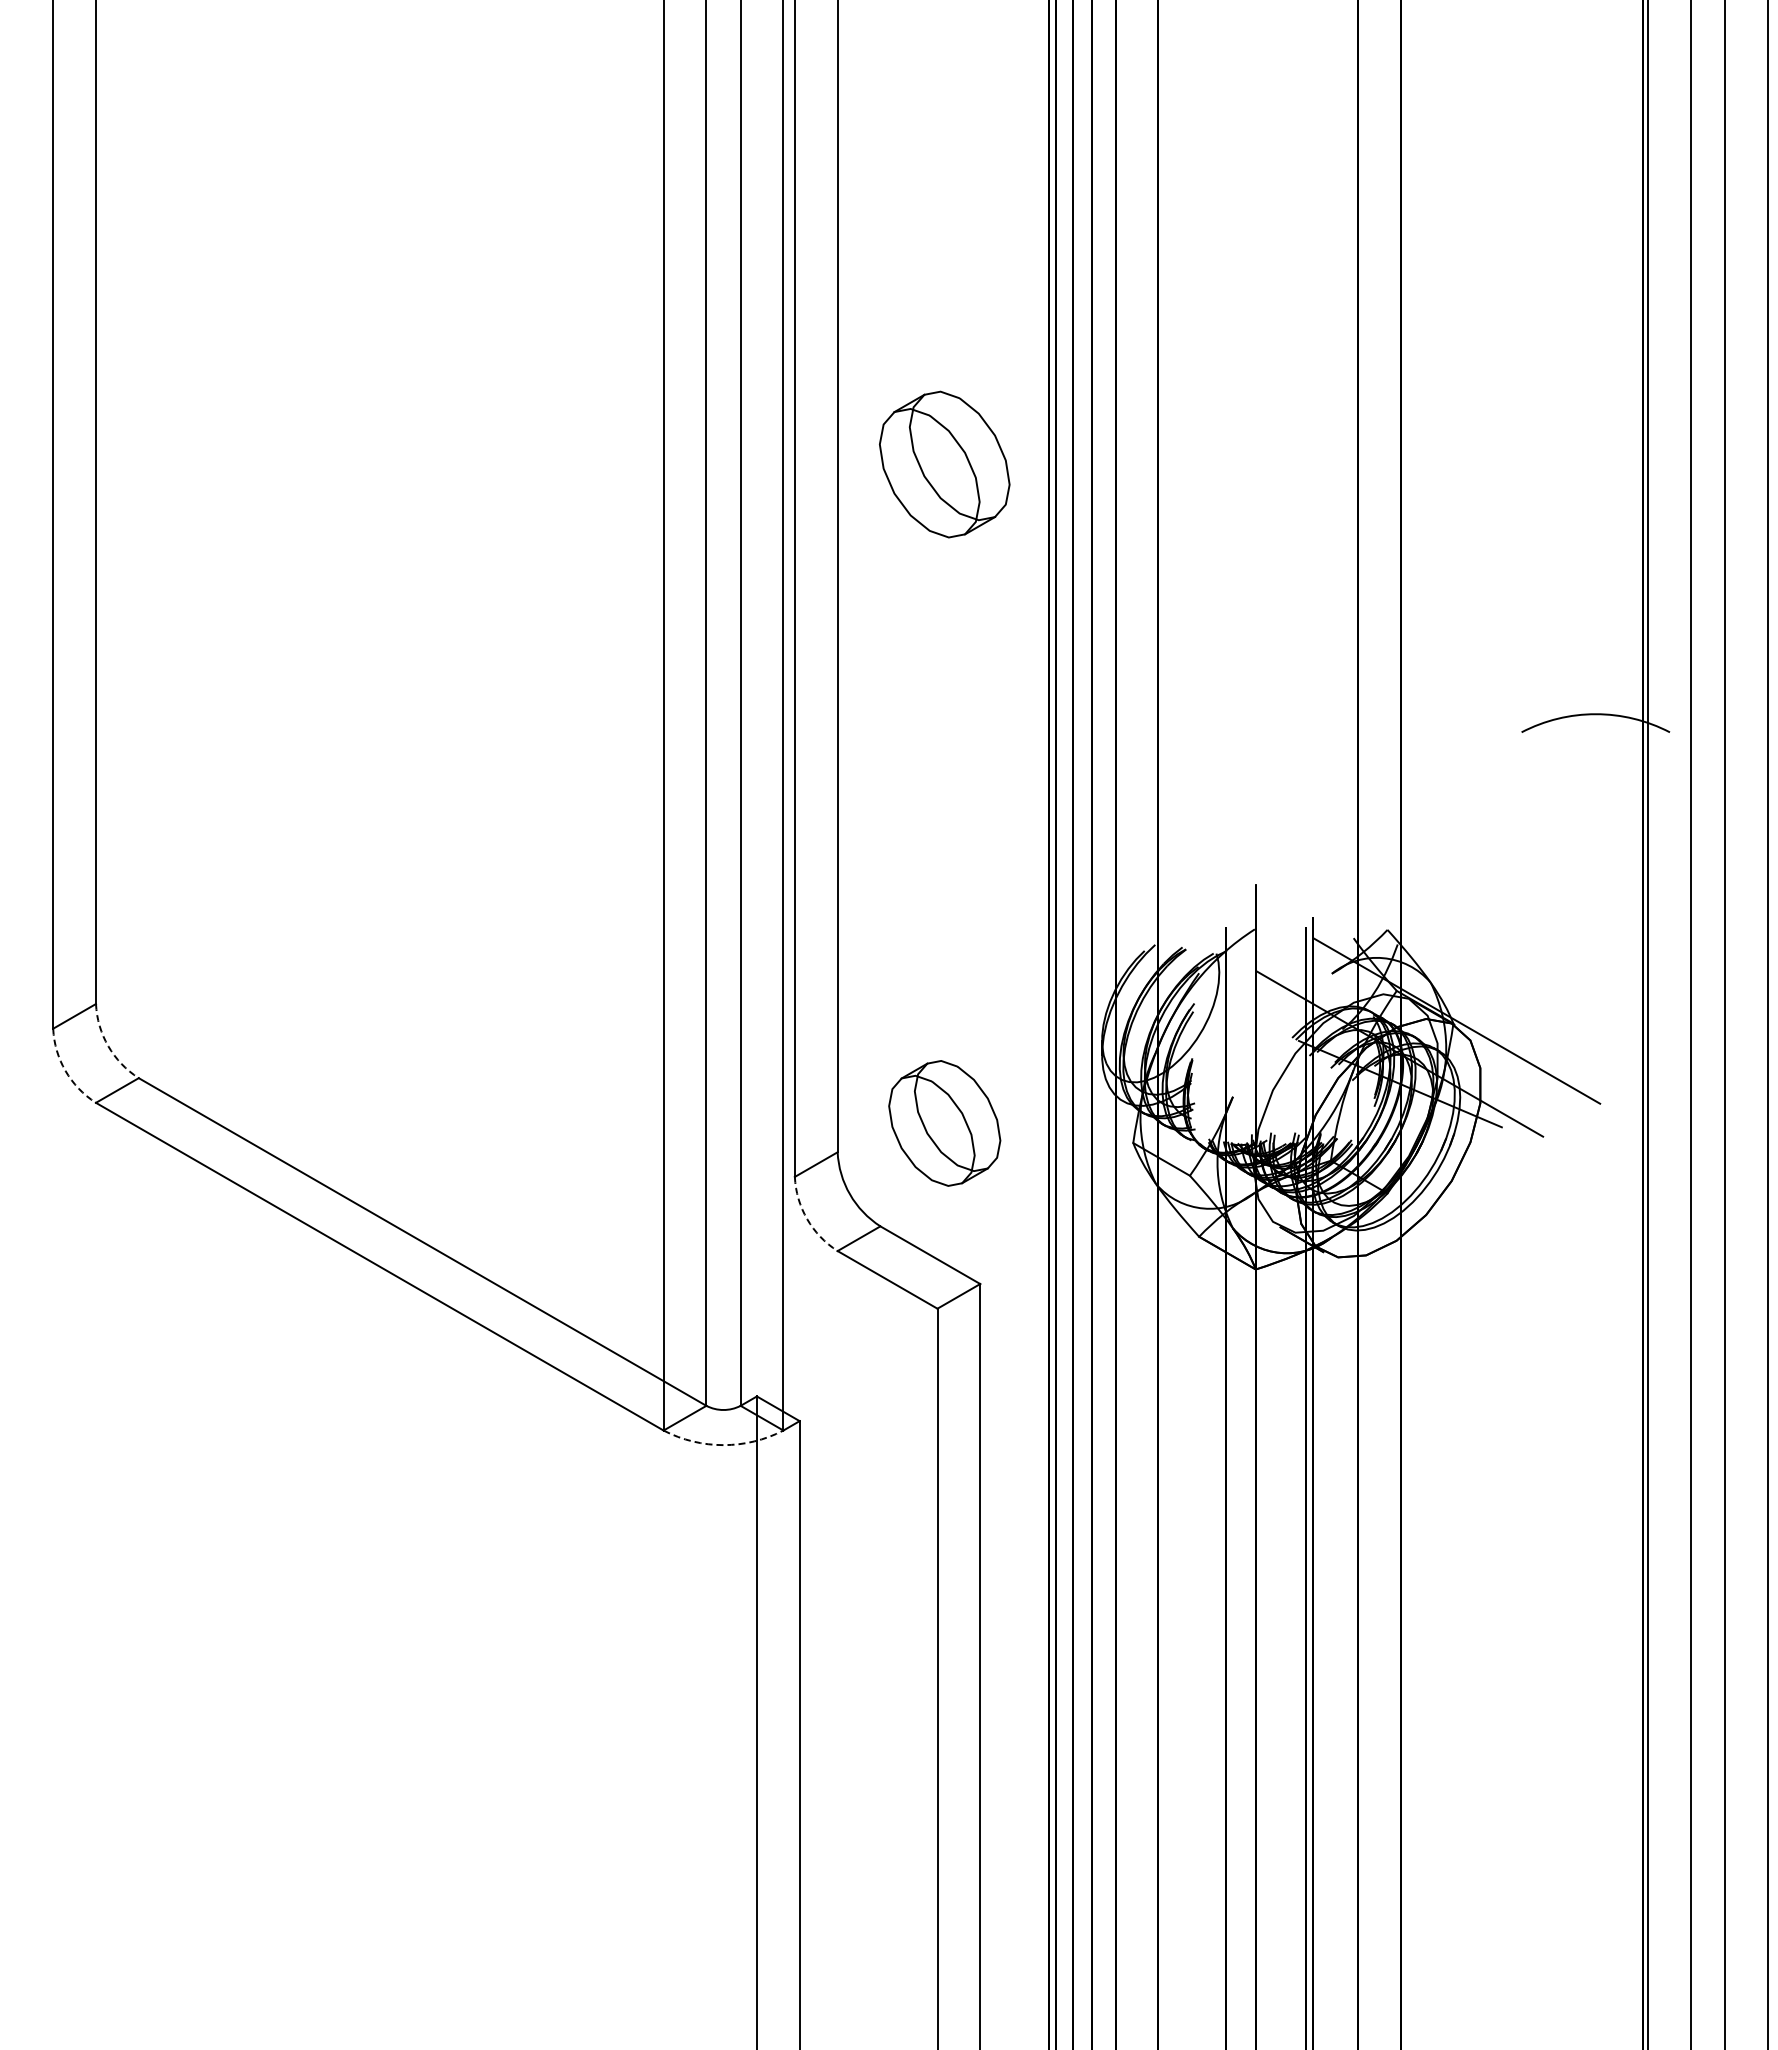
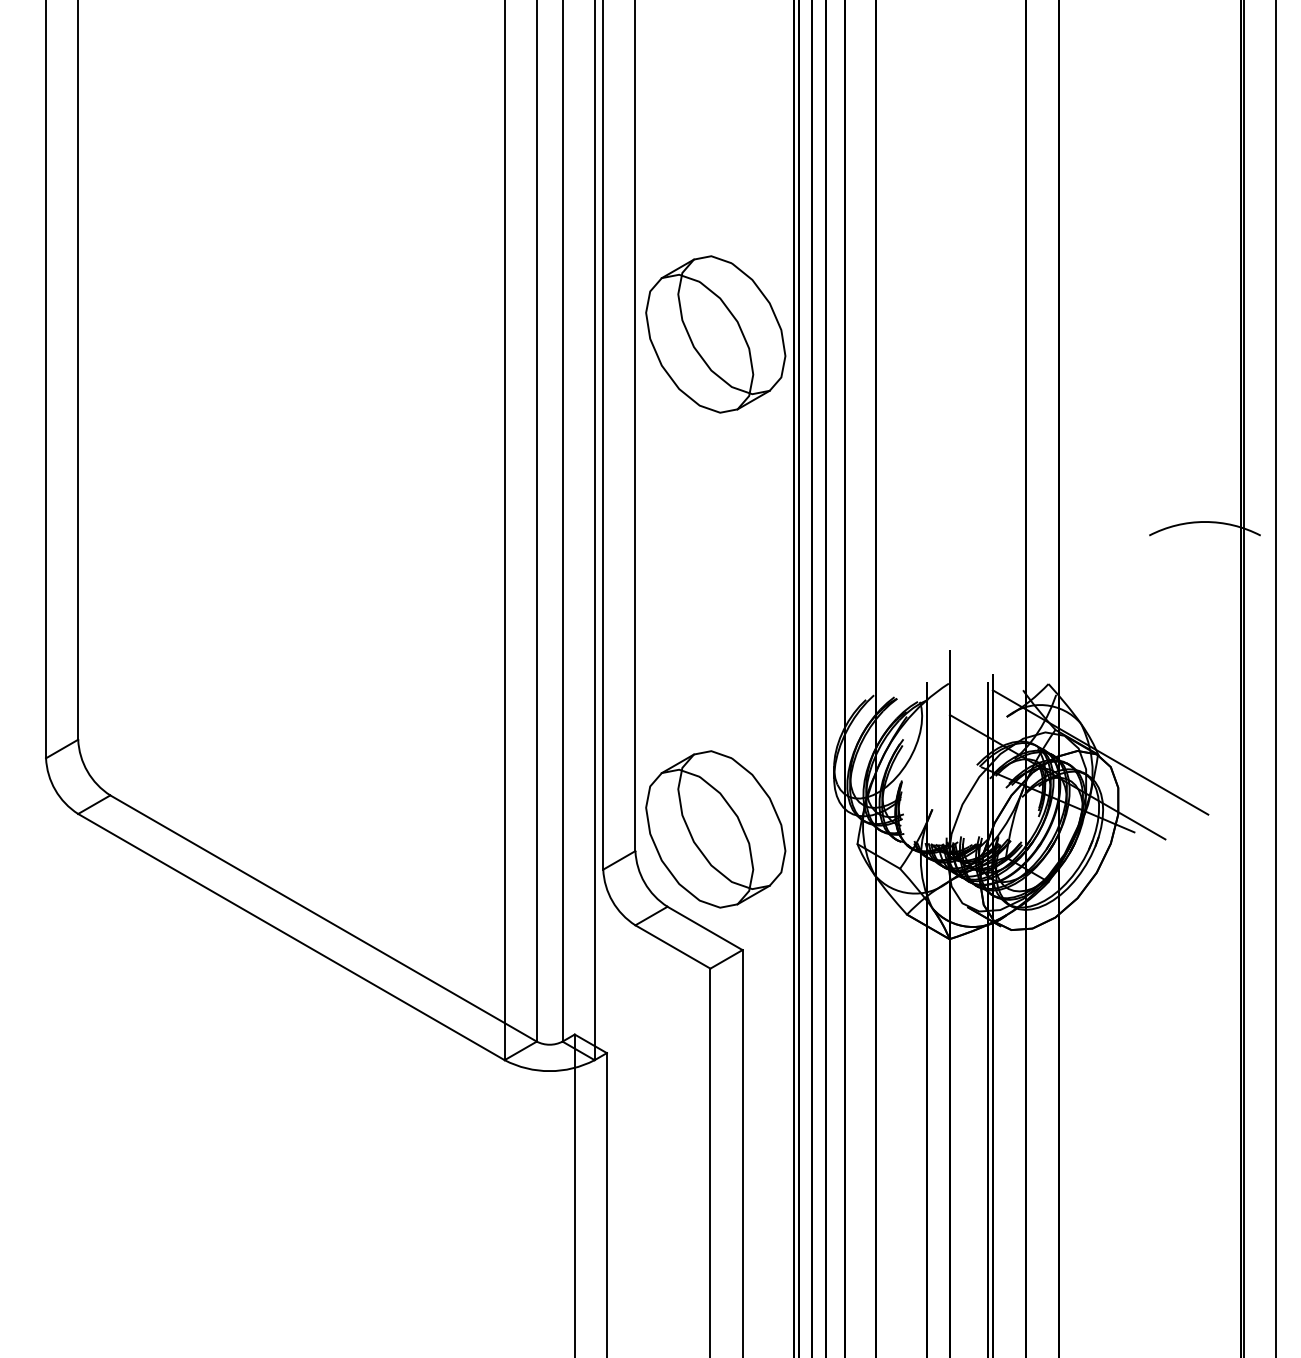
part: (944, 464) -> (715, 334), size x1.43
arc: (108, 1046) -> (87, 771), dashed -> solid
arc: (65, 1071) -> (55, 790), dashed -> solid
part: (944, 1123) -> (715, 829), size x1.67
arc: (807, 1219) -> (612, 901), dashed -> solid
arc: (723, 1445) -> (549, 1071), dashed -> solid

